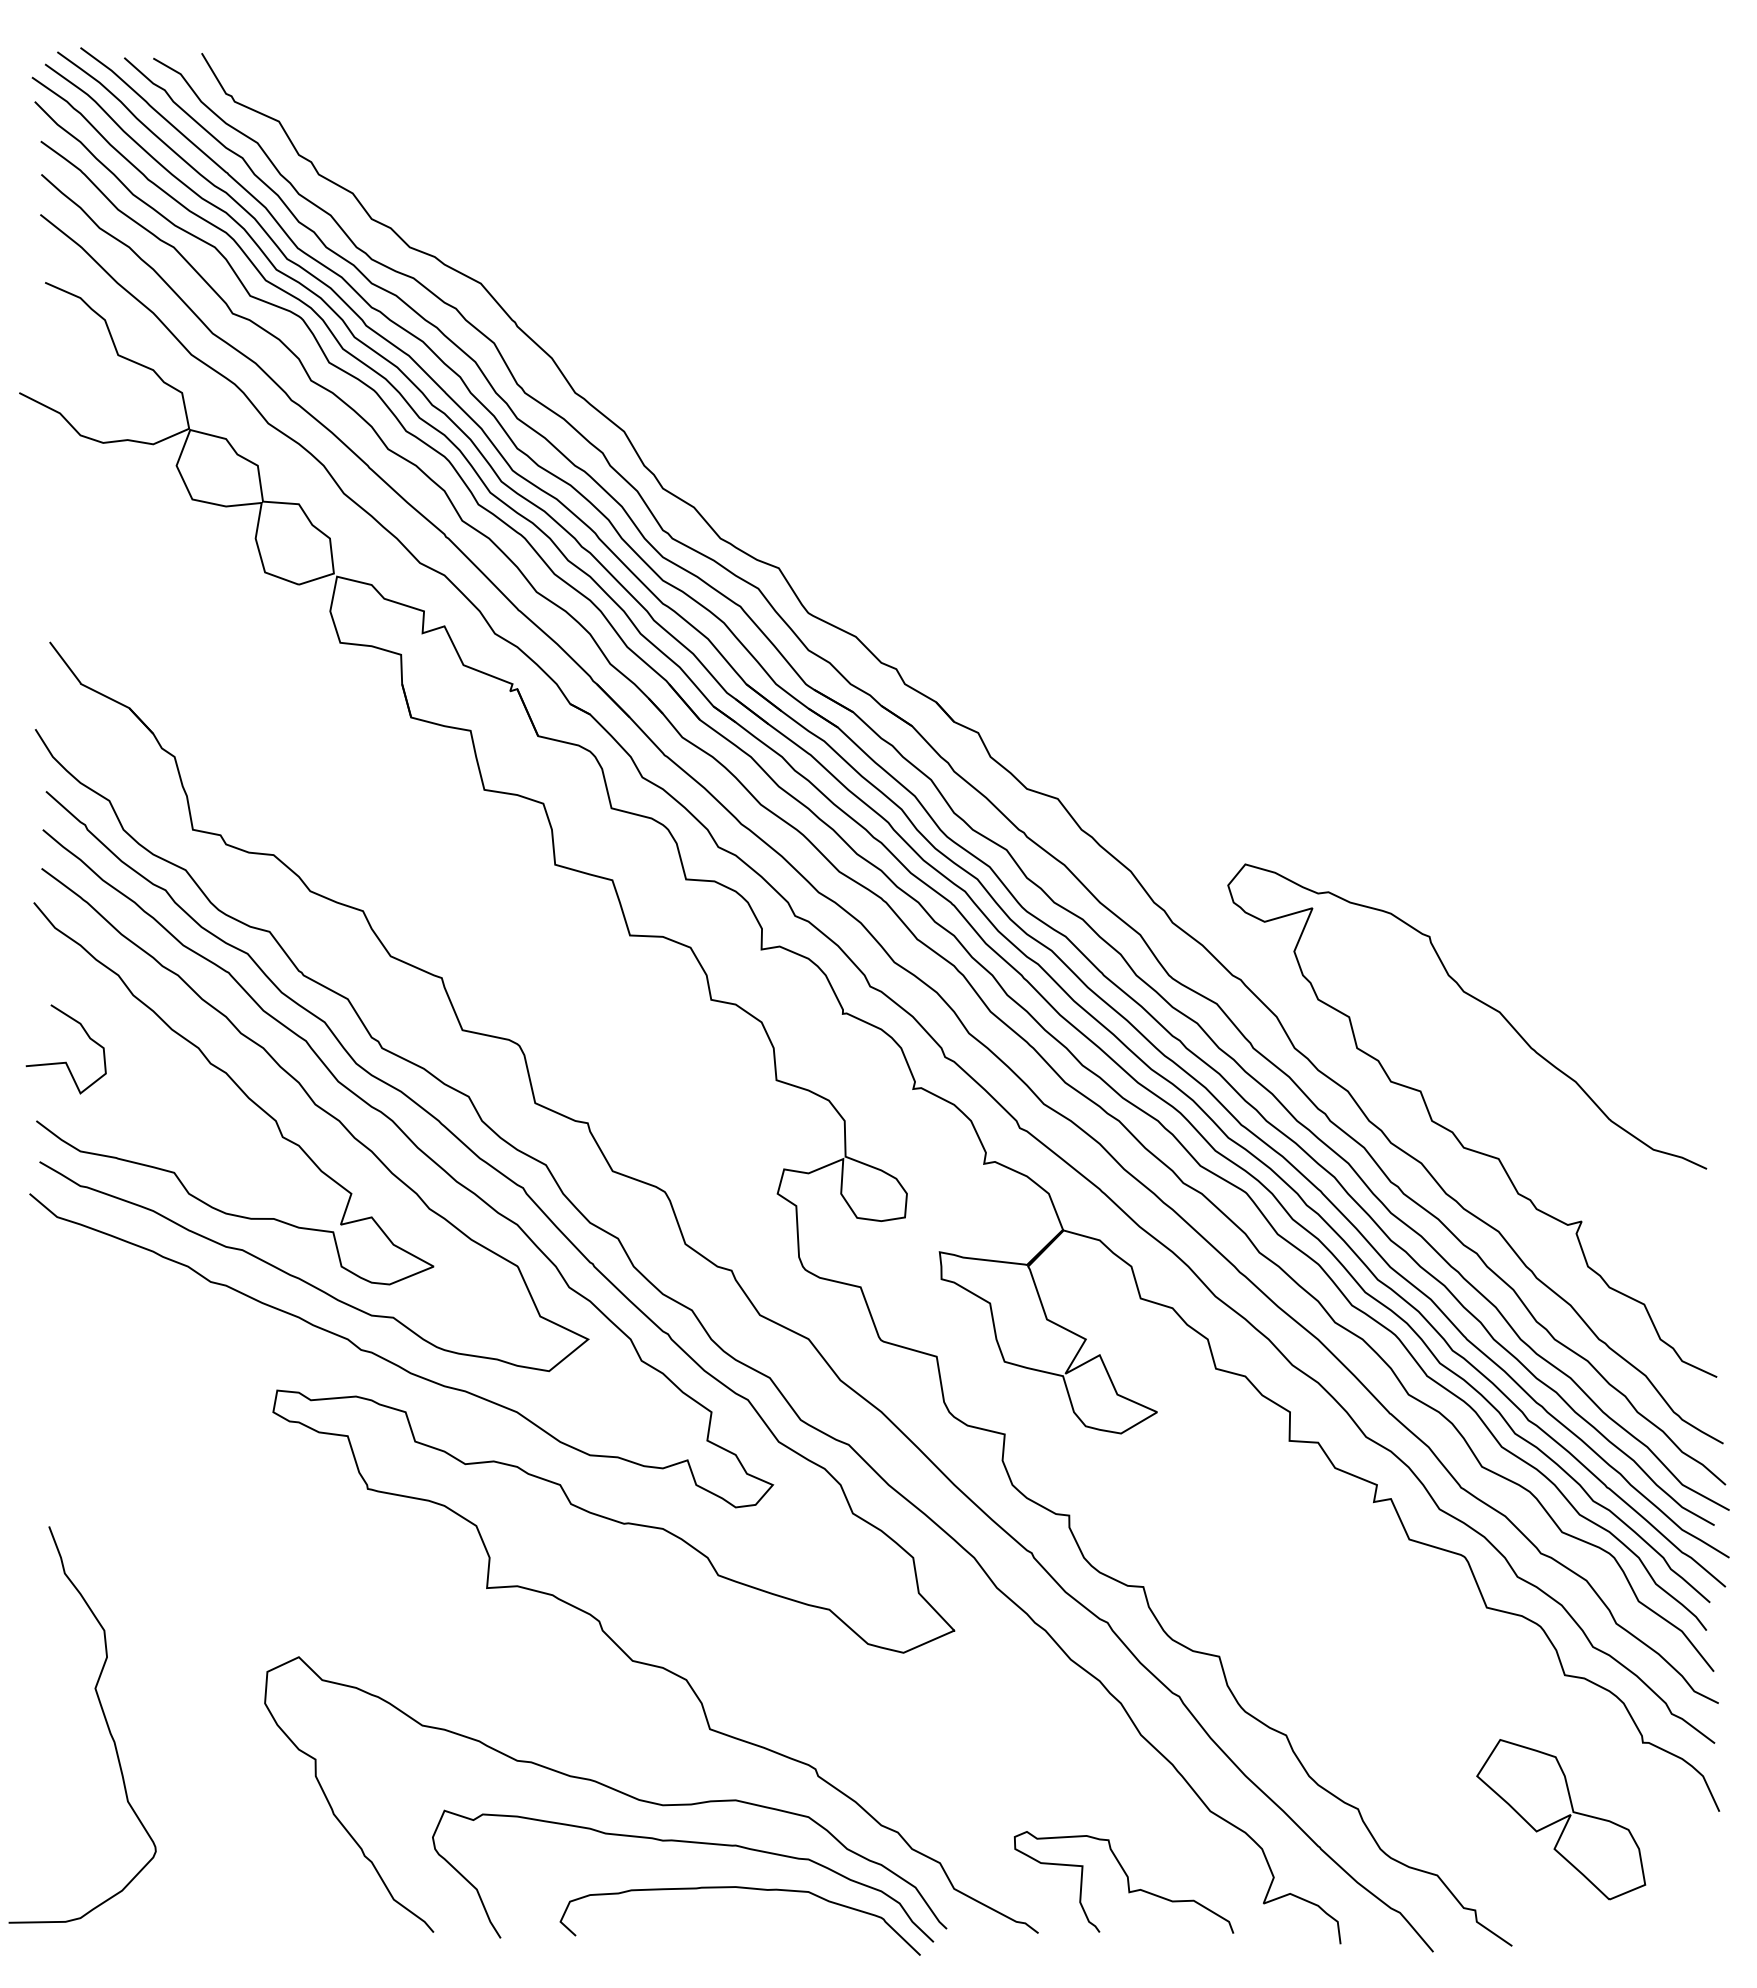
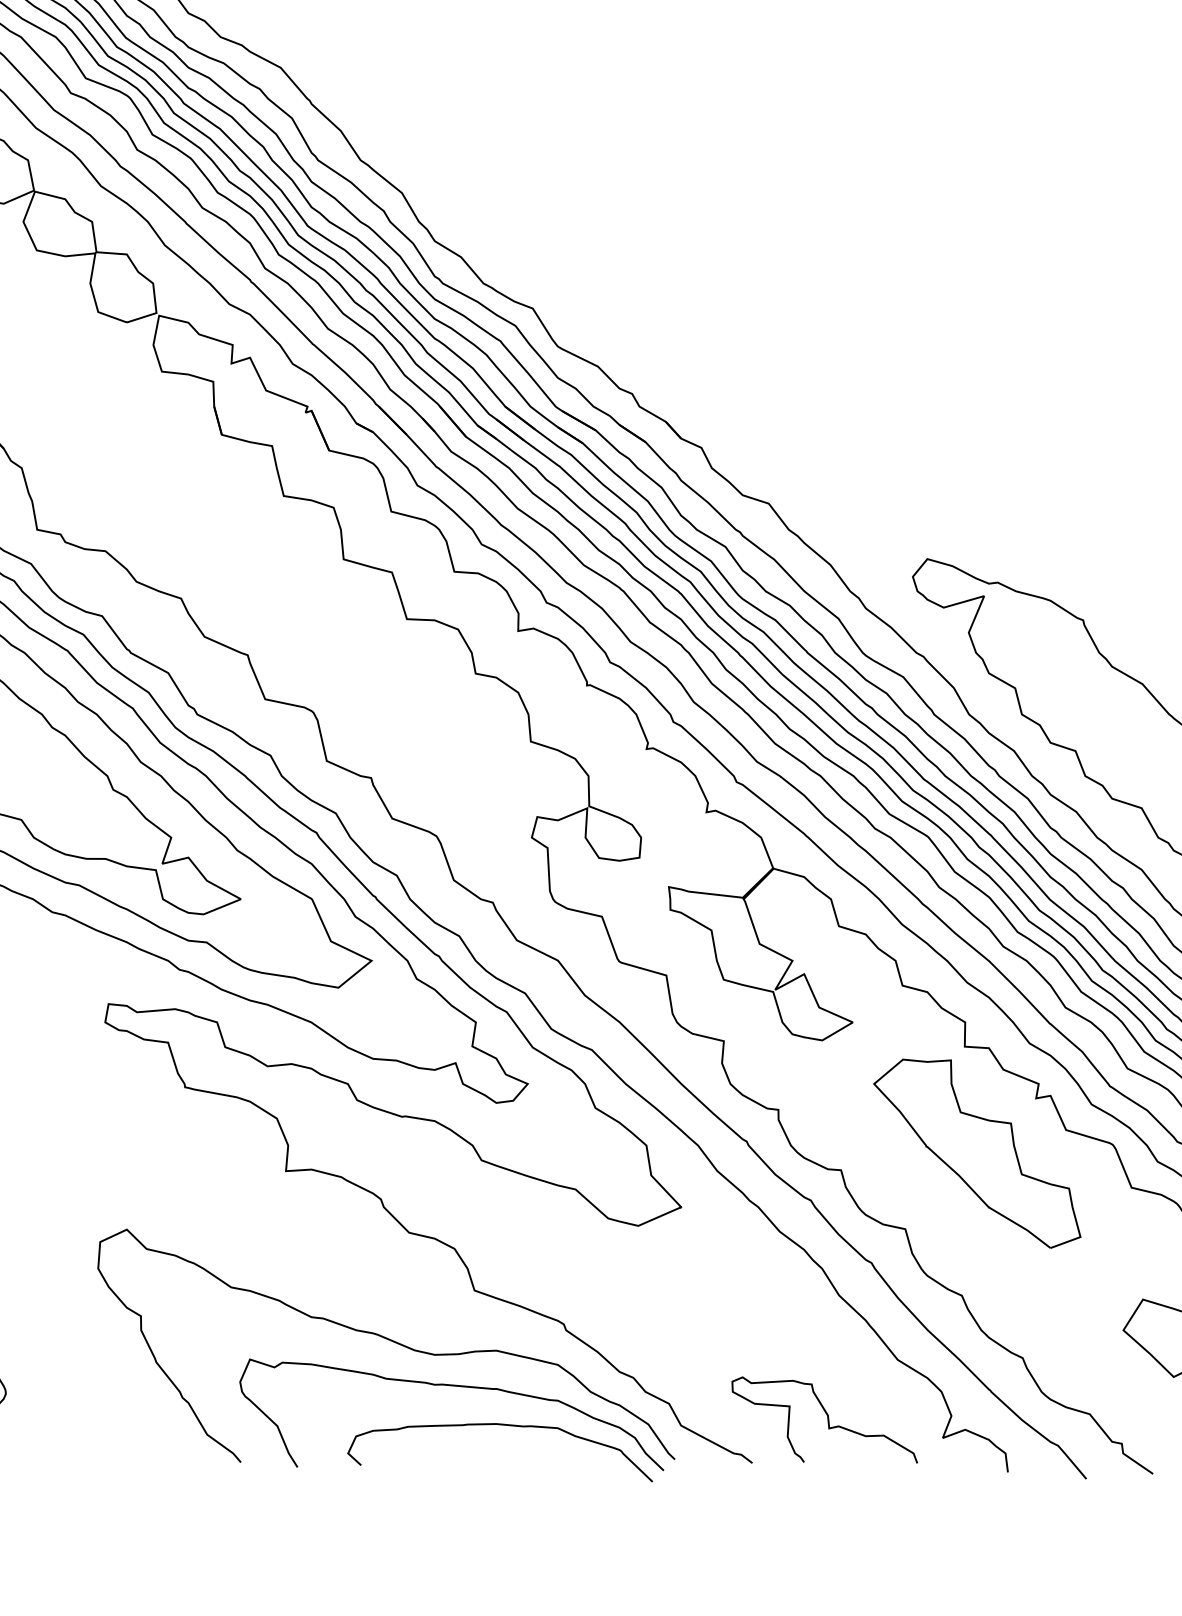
part: (1304, 1567) -> (977, 1153), added

